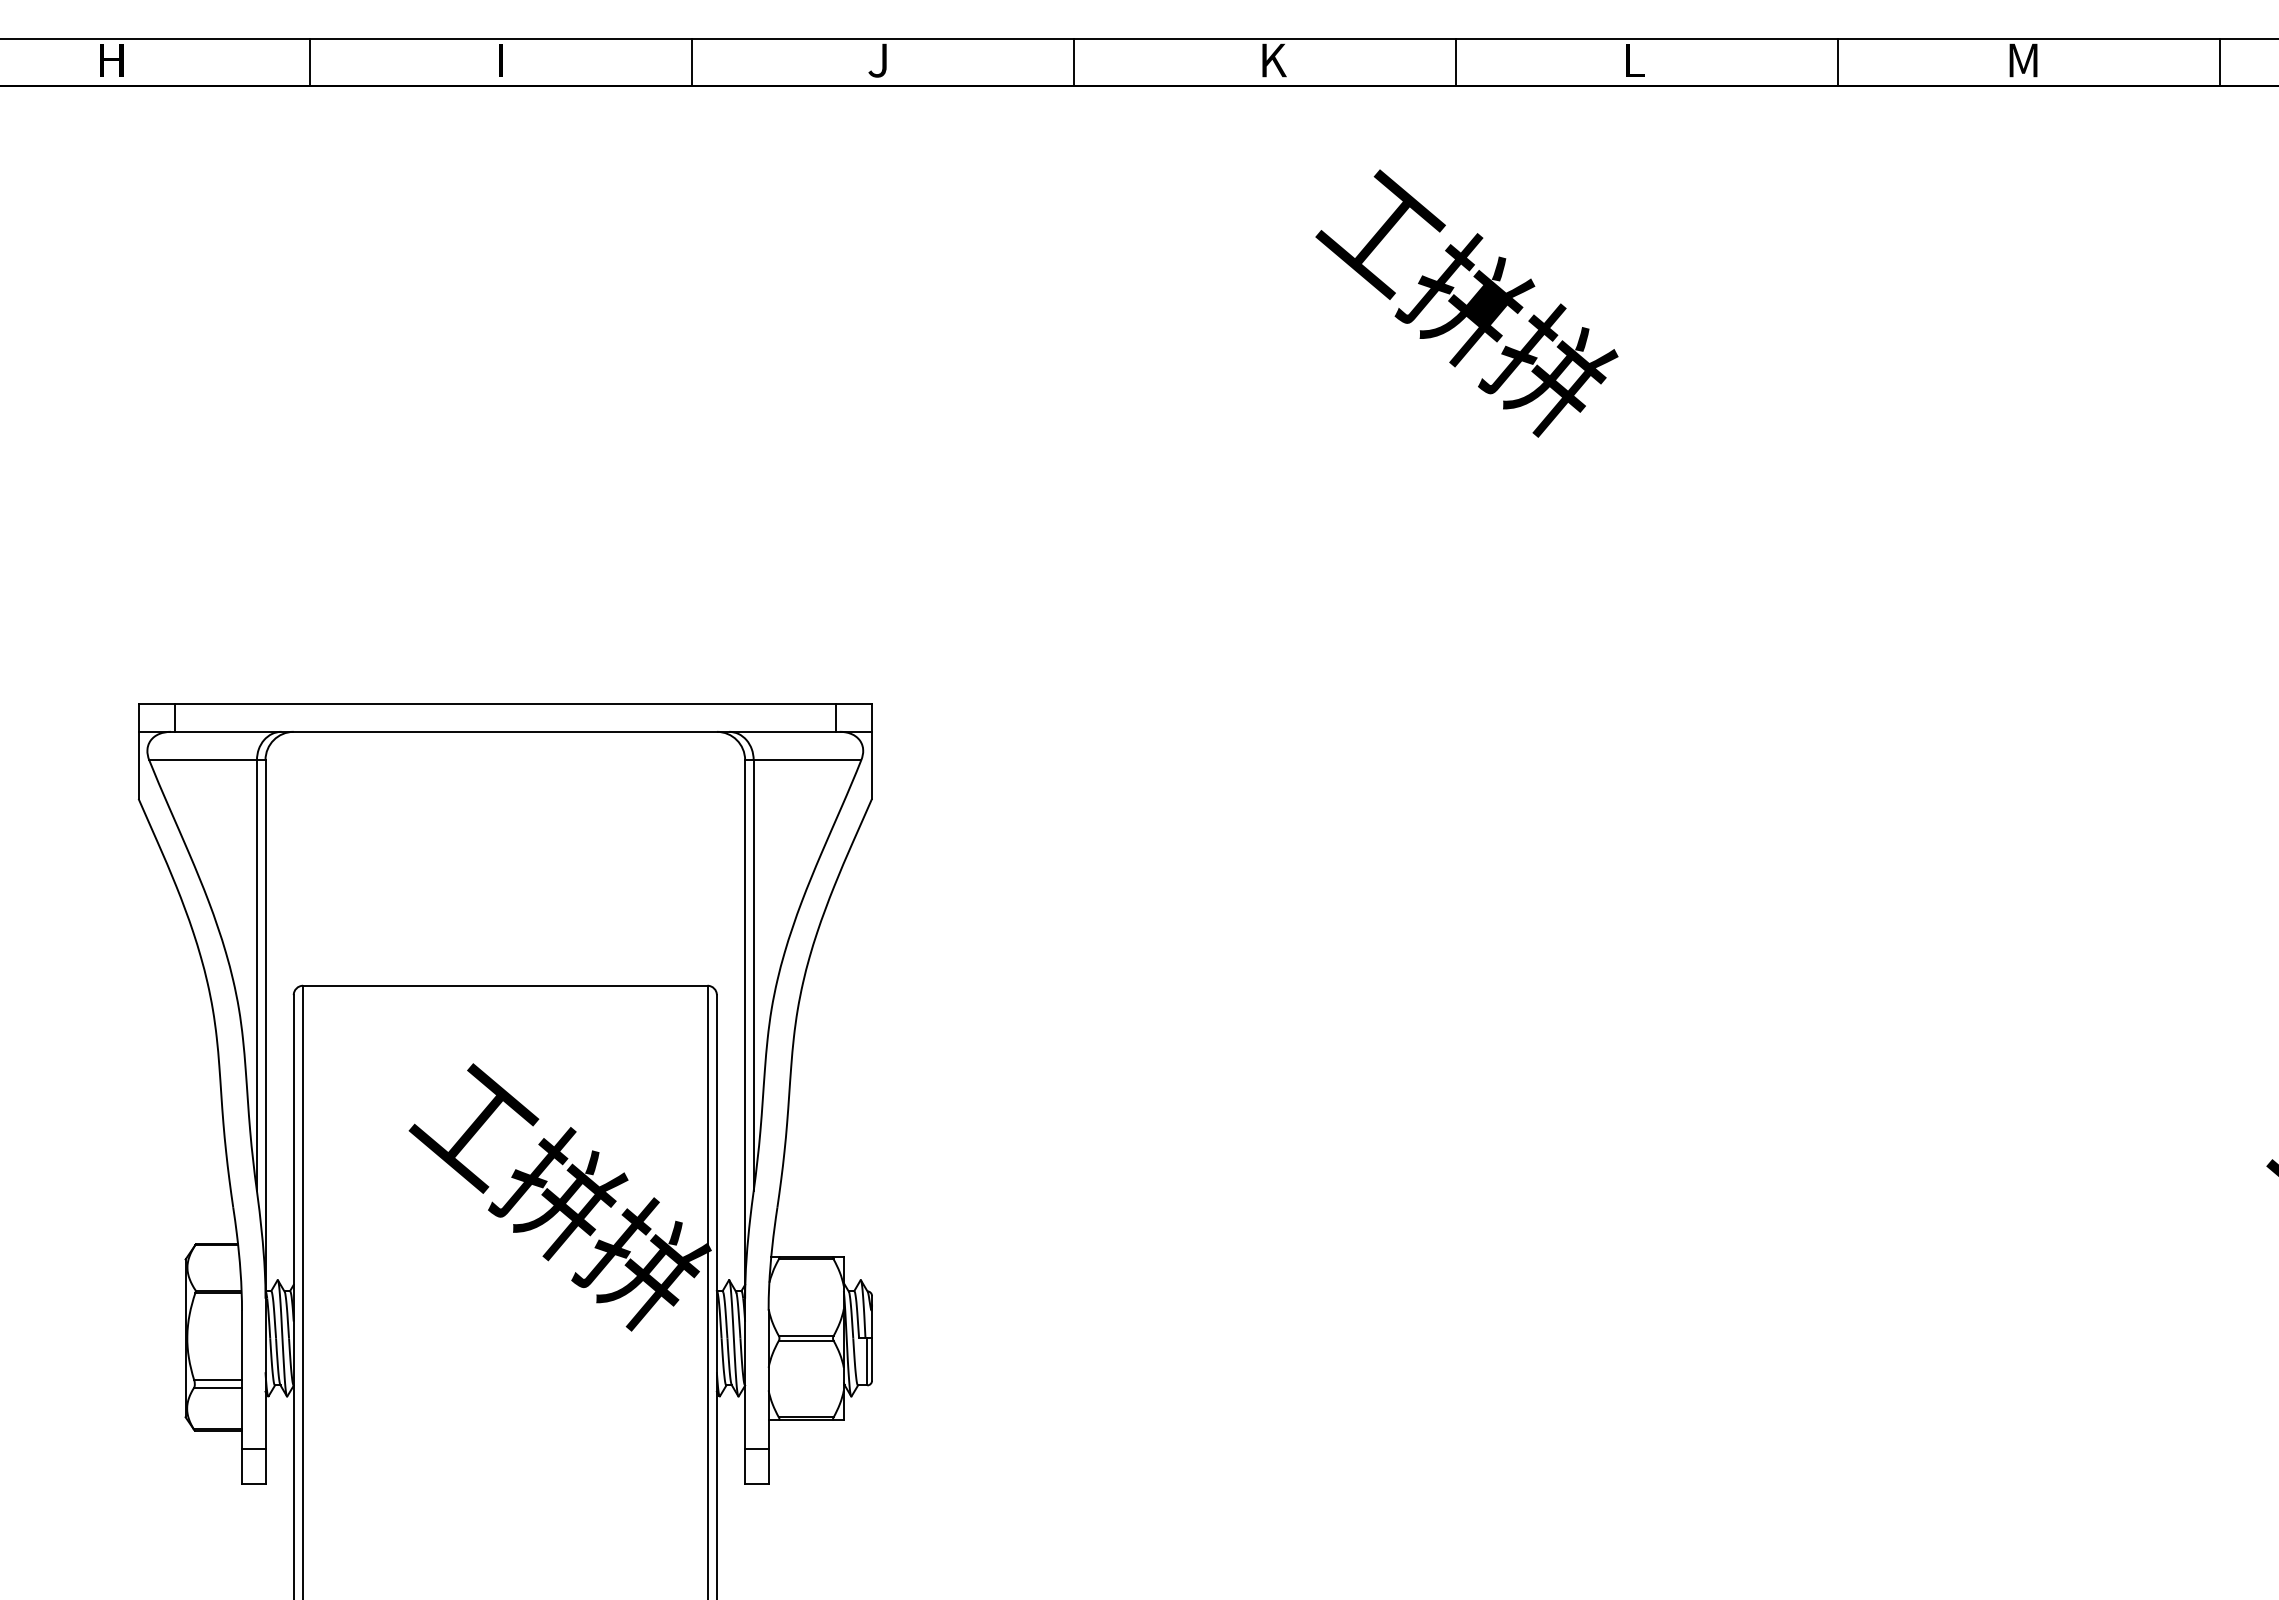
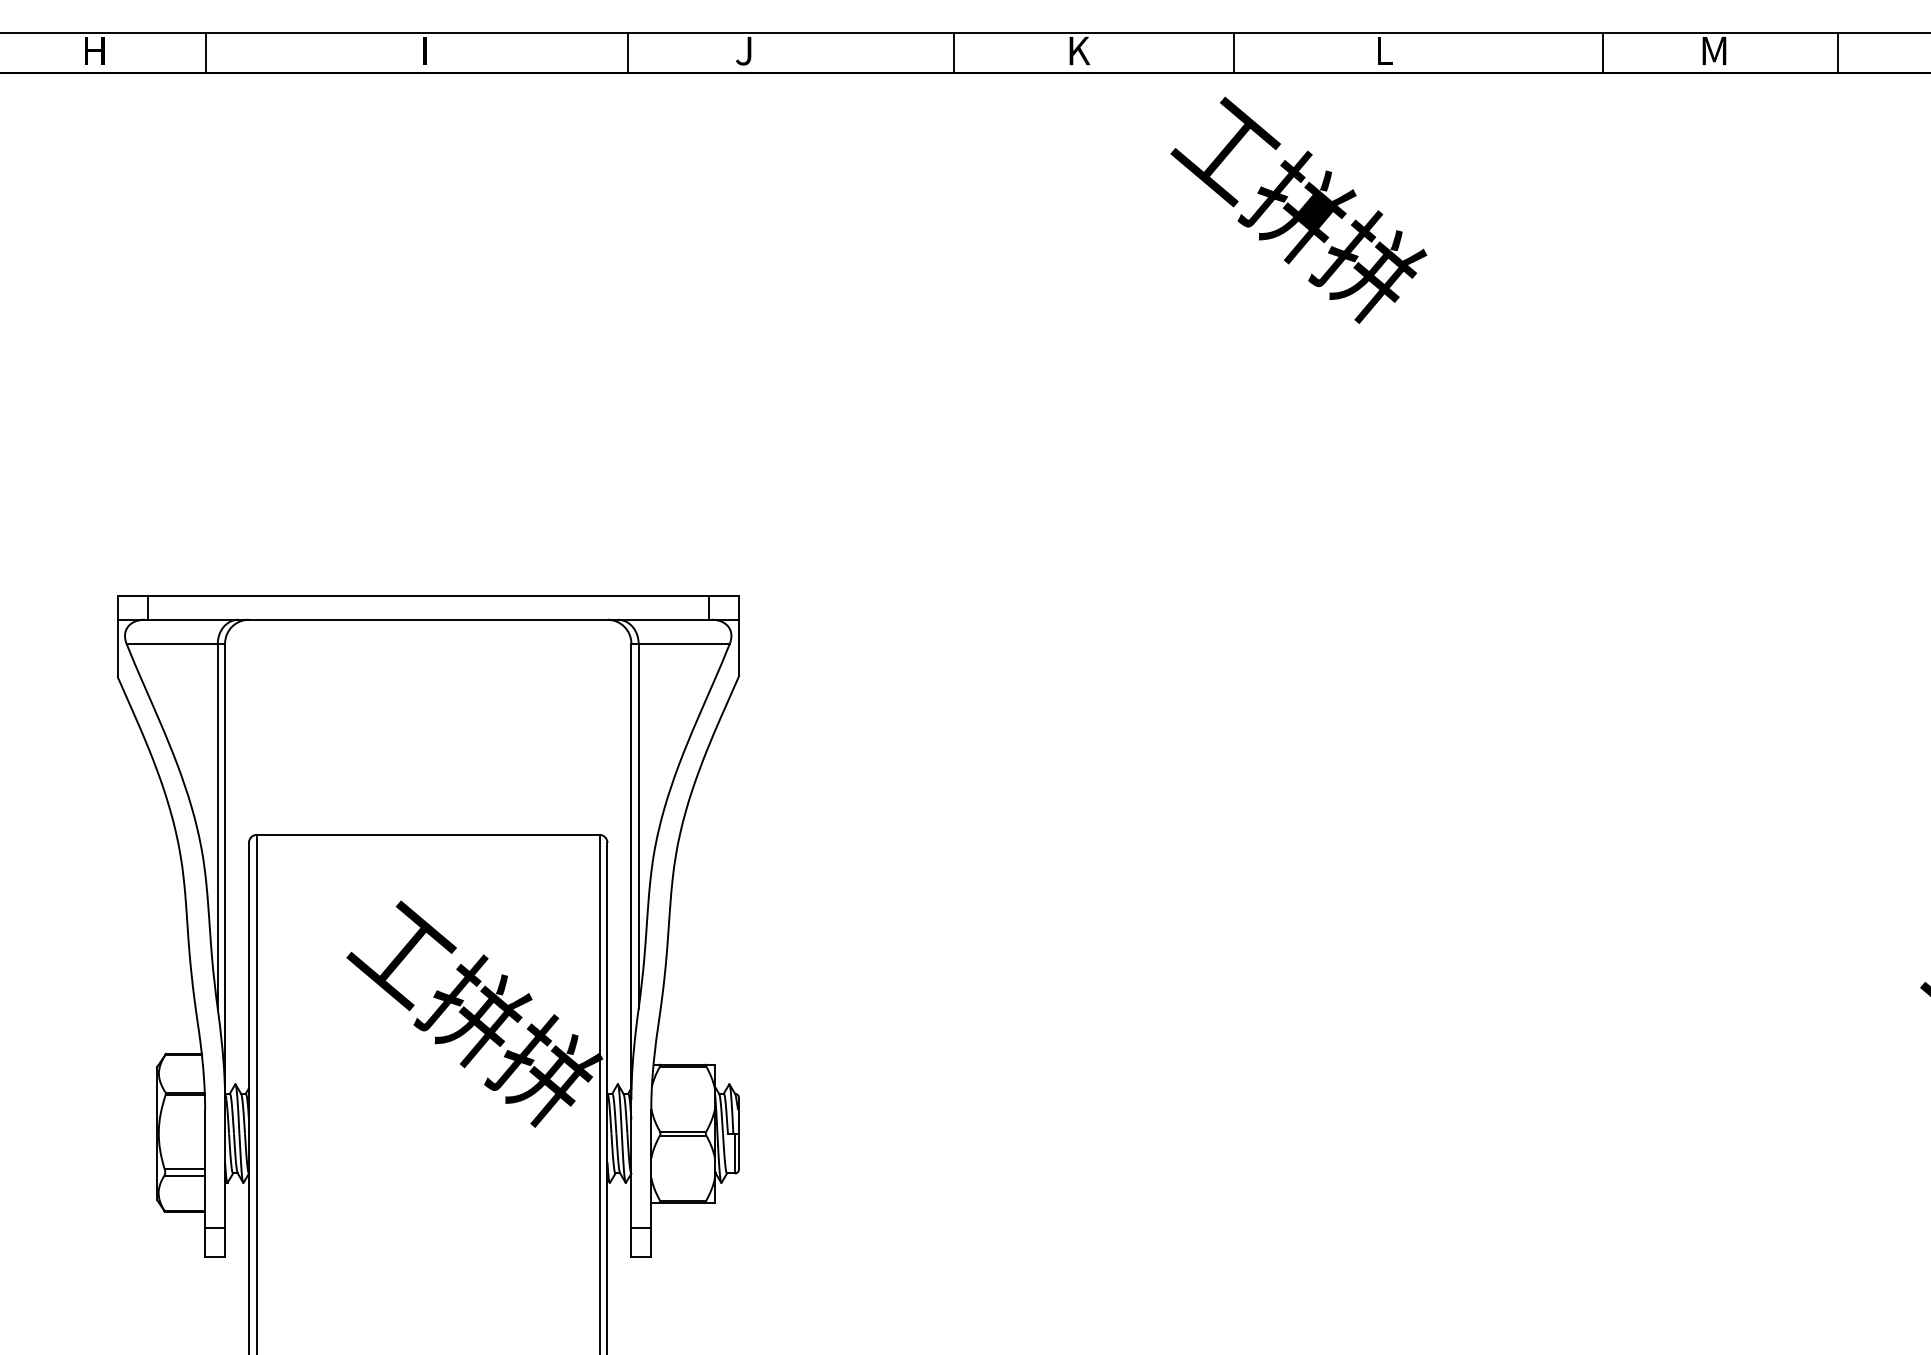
line: (310, 62) -> (206, 52), moved
line: (692, 62) -> (628, 52), moved
line: (1074, 62) -> (953, 52), moved
line: (1838, 62) -> (1602, 52), moved
line: (2220, 62) -> (1838, 52), moved
text: (1466, 303) -> (1298, 210), moved

